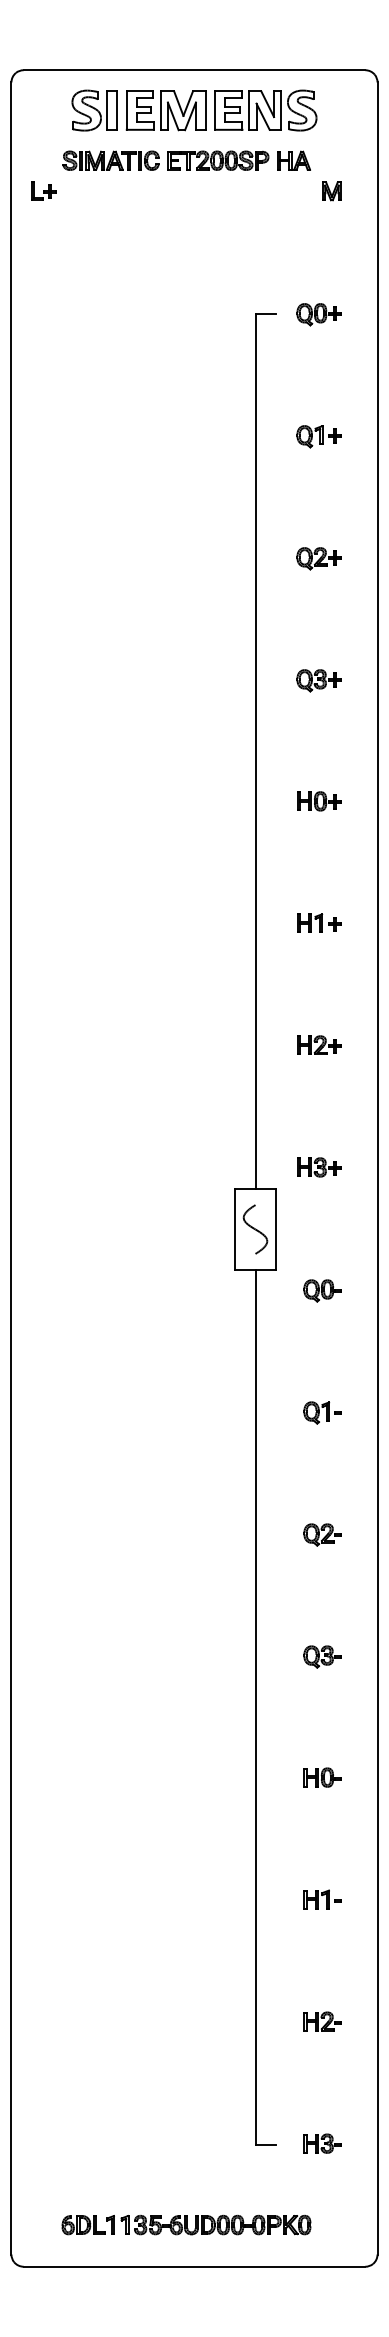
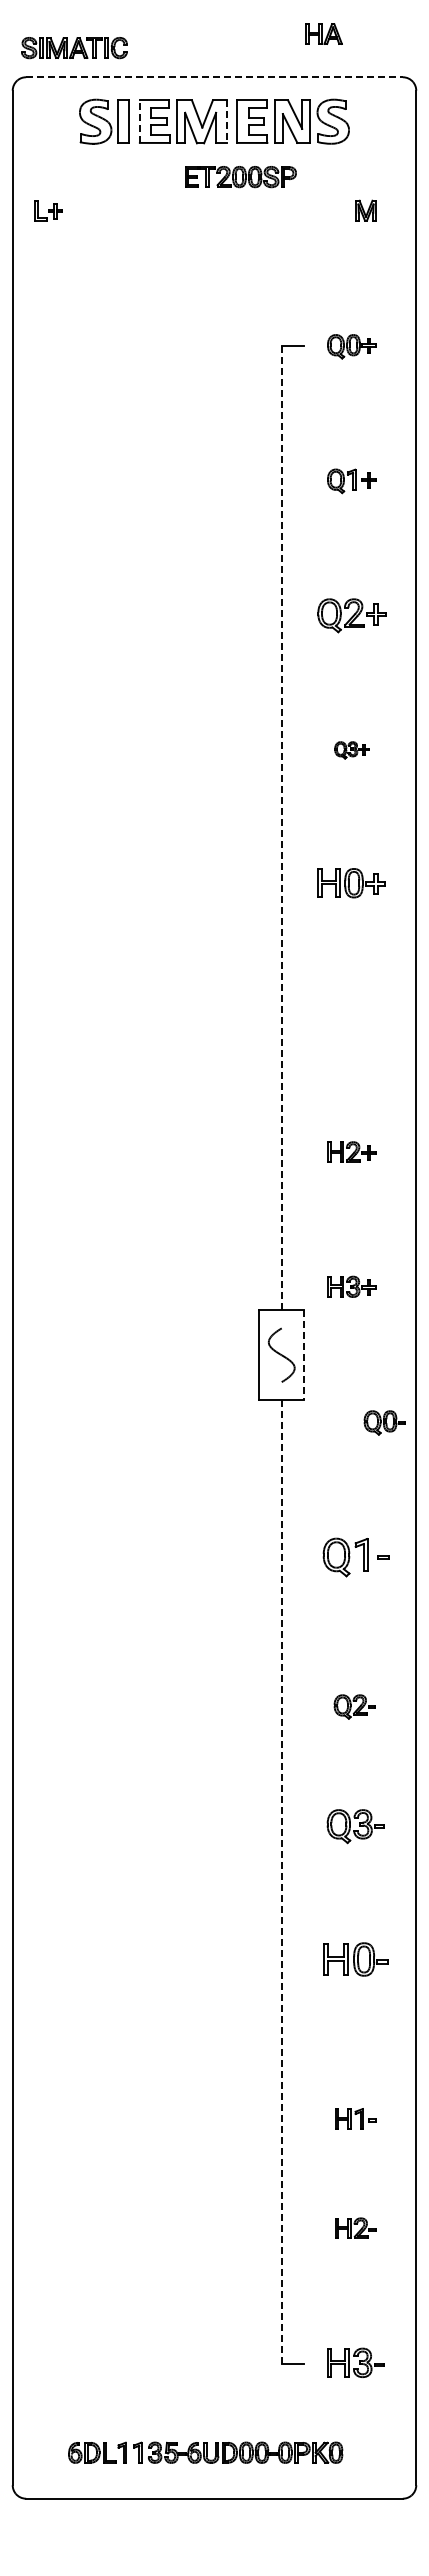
line: (194, 70) -> (214, 77), solid -> dashed
line: (126, 110) -> (139, 121), solid -> dashed
line: (205, 111) -> (226, 122), solid -> dashed
part: (293, 160) -> (323, 33), moved
part: (111, 161) -> (74, 48), moved
part: (318, 558) -> (351, 615), size x1.4
part: (318, 680) -> (351, 750), size x0.7
line: (255, 751) -> (281, 828), solid -> dashed
part: (318, 801) -> (351, 883), size x1.4
part: (318, 923) -> (351, 1017), removed
line: (276, 1229) -> (304, 1355), solid -> dashed
part: (322, 1290) -> (384, 1422), moved
part: (322, 1412) -> (355, 1557), size x1.6
part: (322, 1534) -> (354, 1706), moved
part: (322, 1656) -> (355, 1826), size x1.4
line: (255, 1707) -> (281, 1882), solid -> dashed
part: (322, 1777) -> (355, 1959), size x1.6
part: (322, 1899) -> (355, 2118), moved
part: (322, 2144) -> (355, 2363), size x1.4

